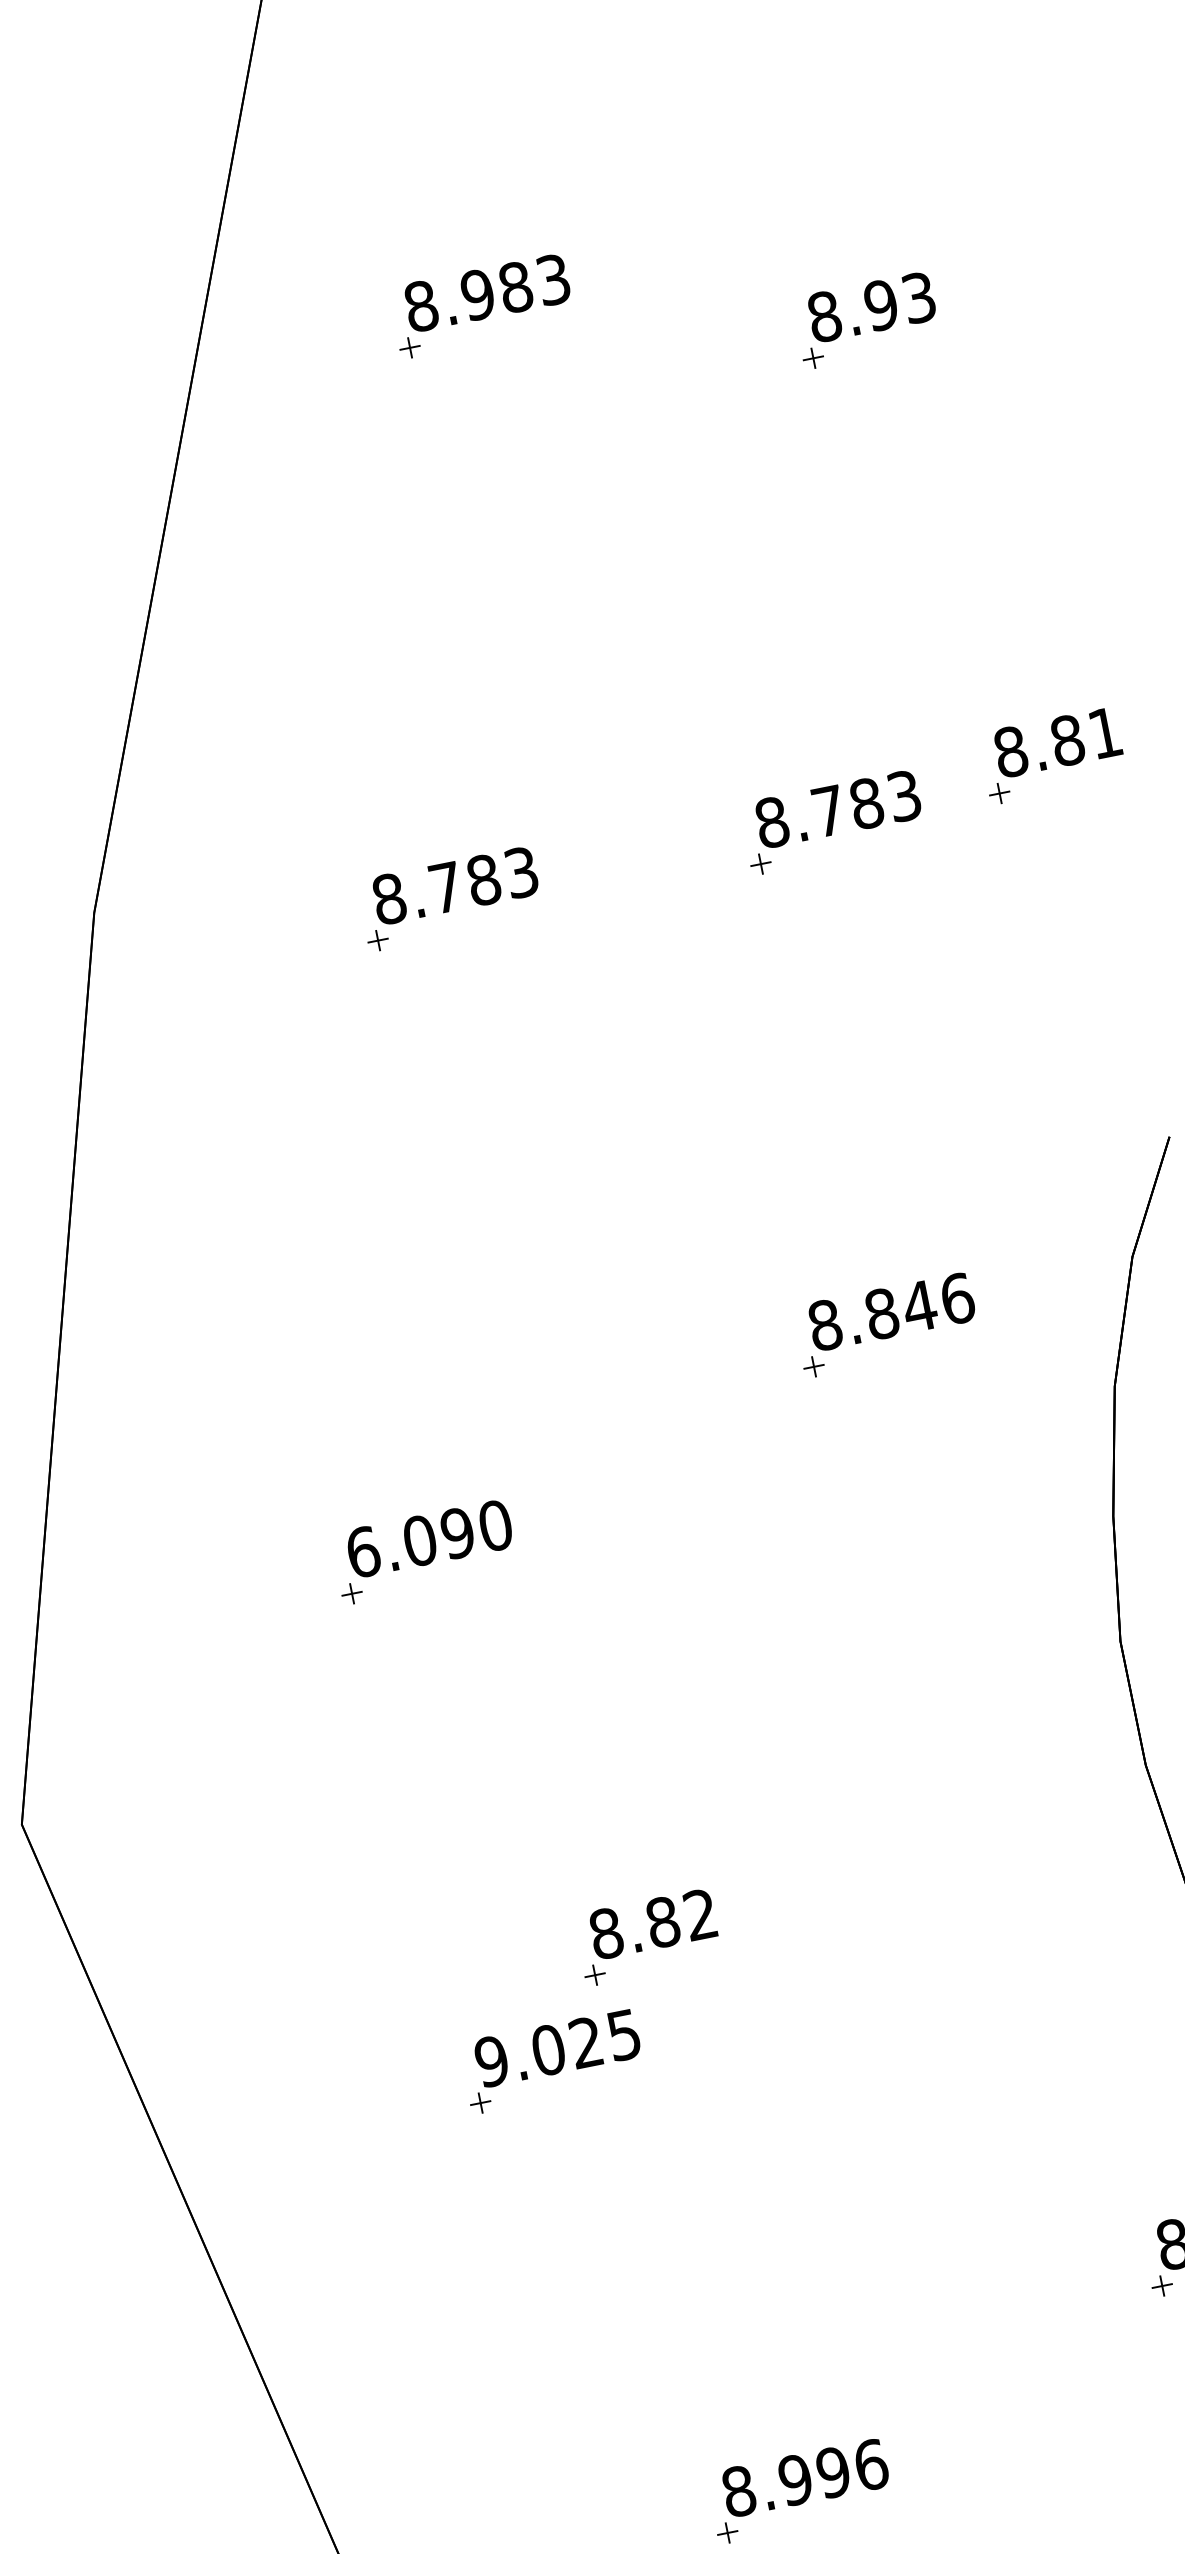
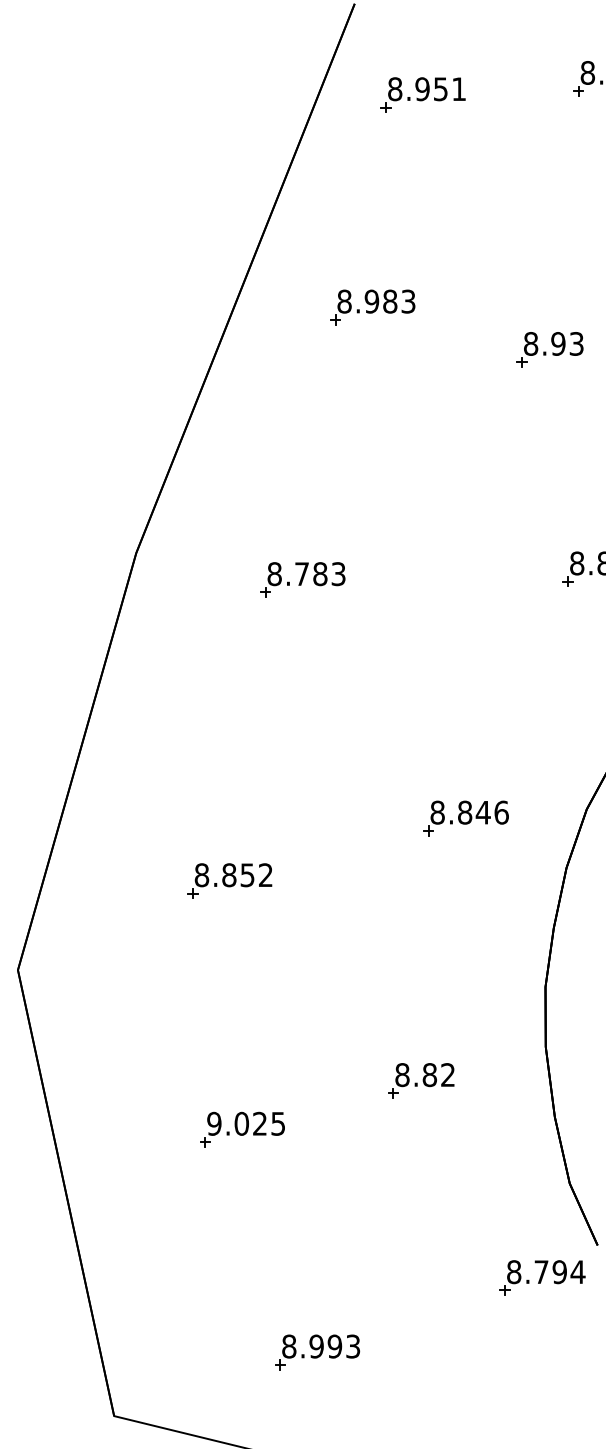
part: (831, 822) -> (487, 579), removed
text: (428, 1539) -> (233, 875), 6.090 -> 8.852
part: (647, 1936) -> (421, 1080), moved
text: (871, 2464) -> (353, 1346), 8.996 -> 8.993

